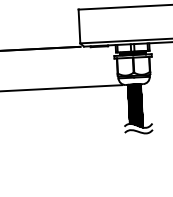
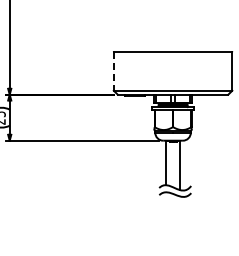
line: (79, 26) -> (113, 71), solid -> dashed
hatch: (135, 106) -> (172, 165), removed

